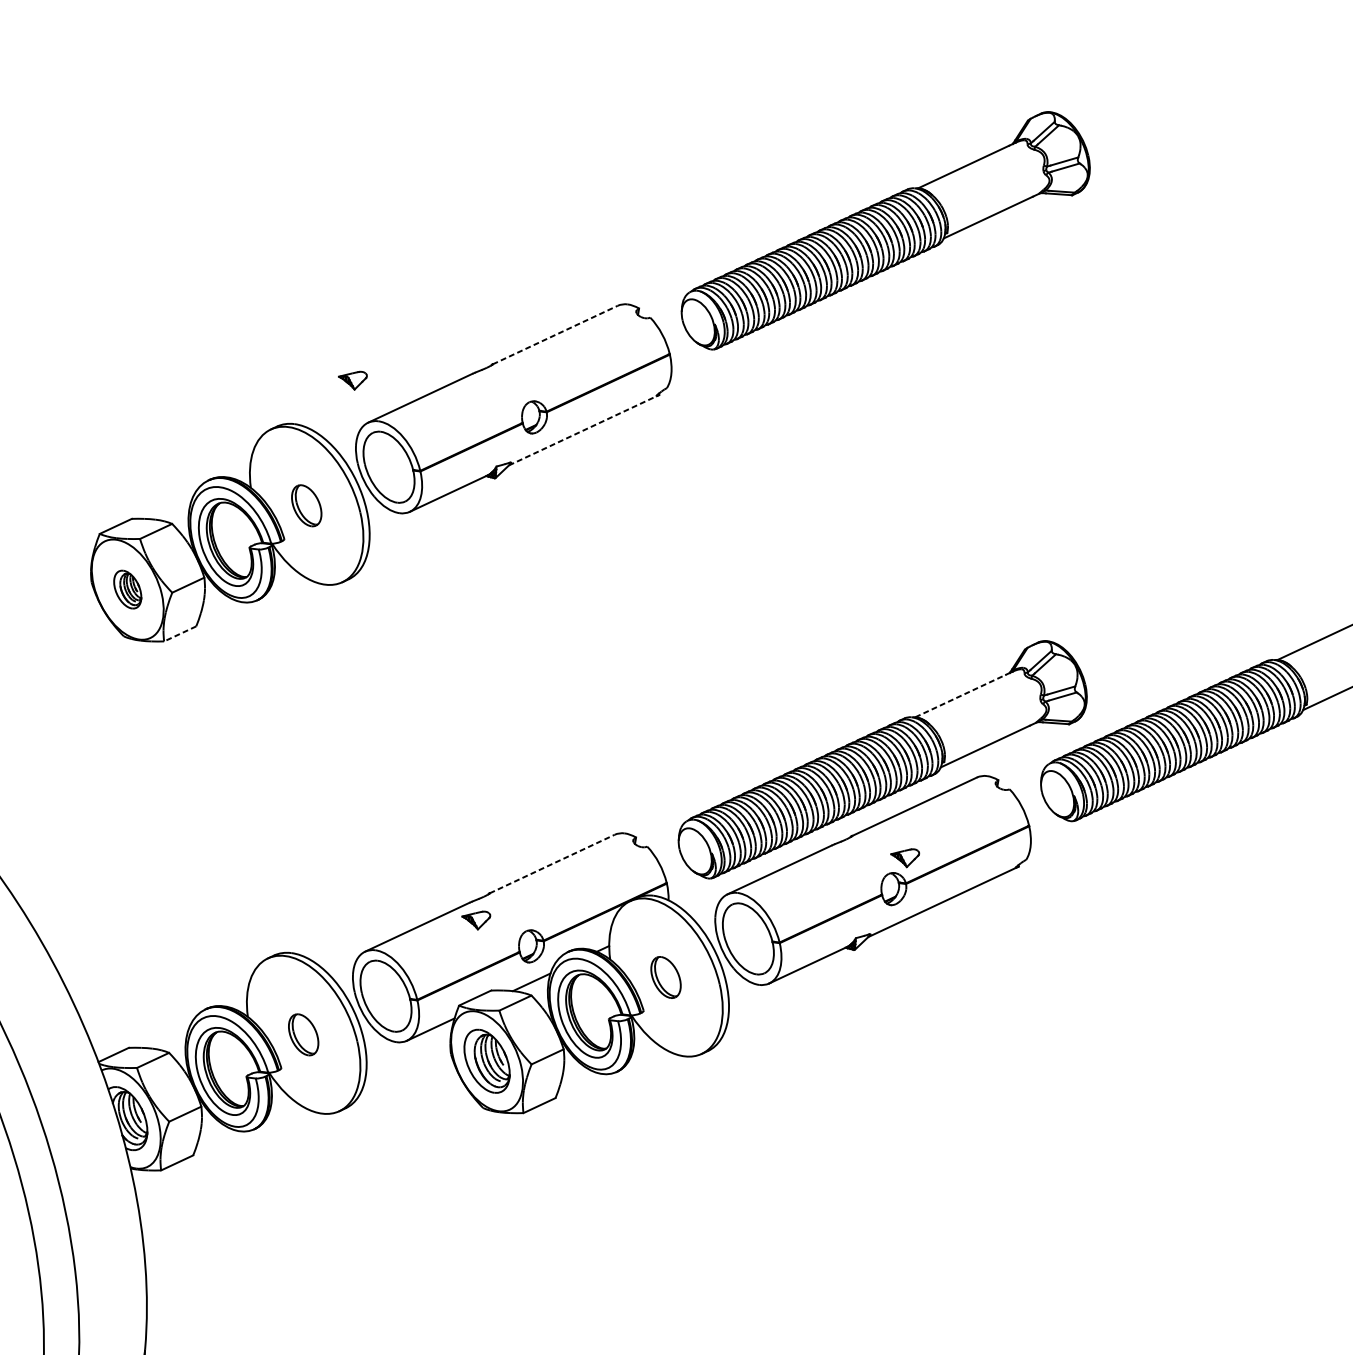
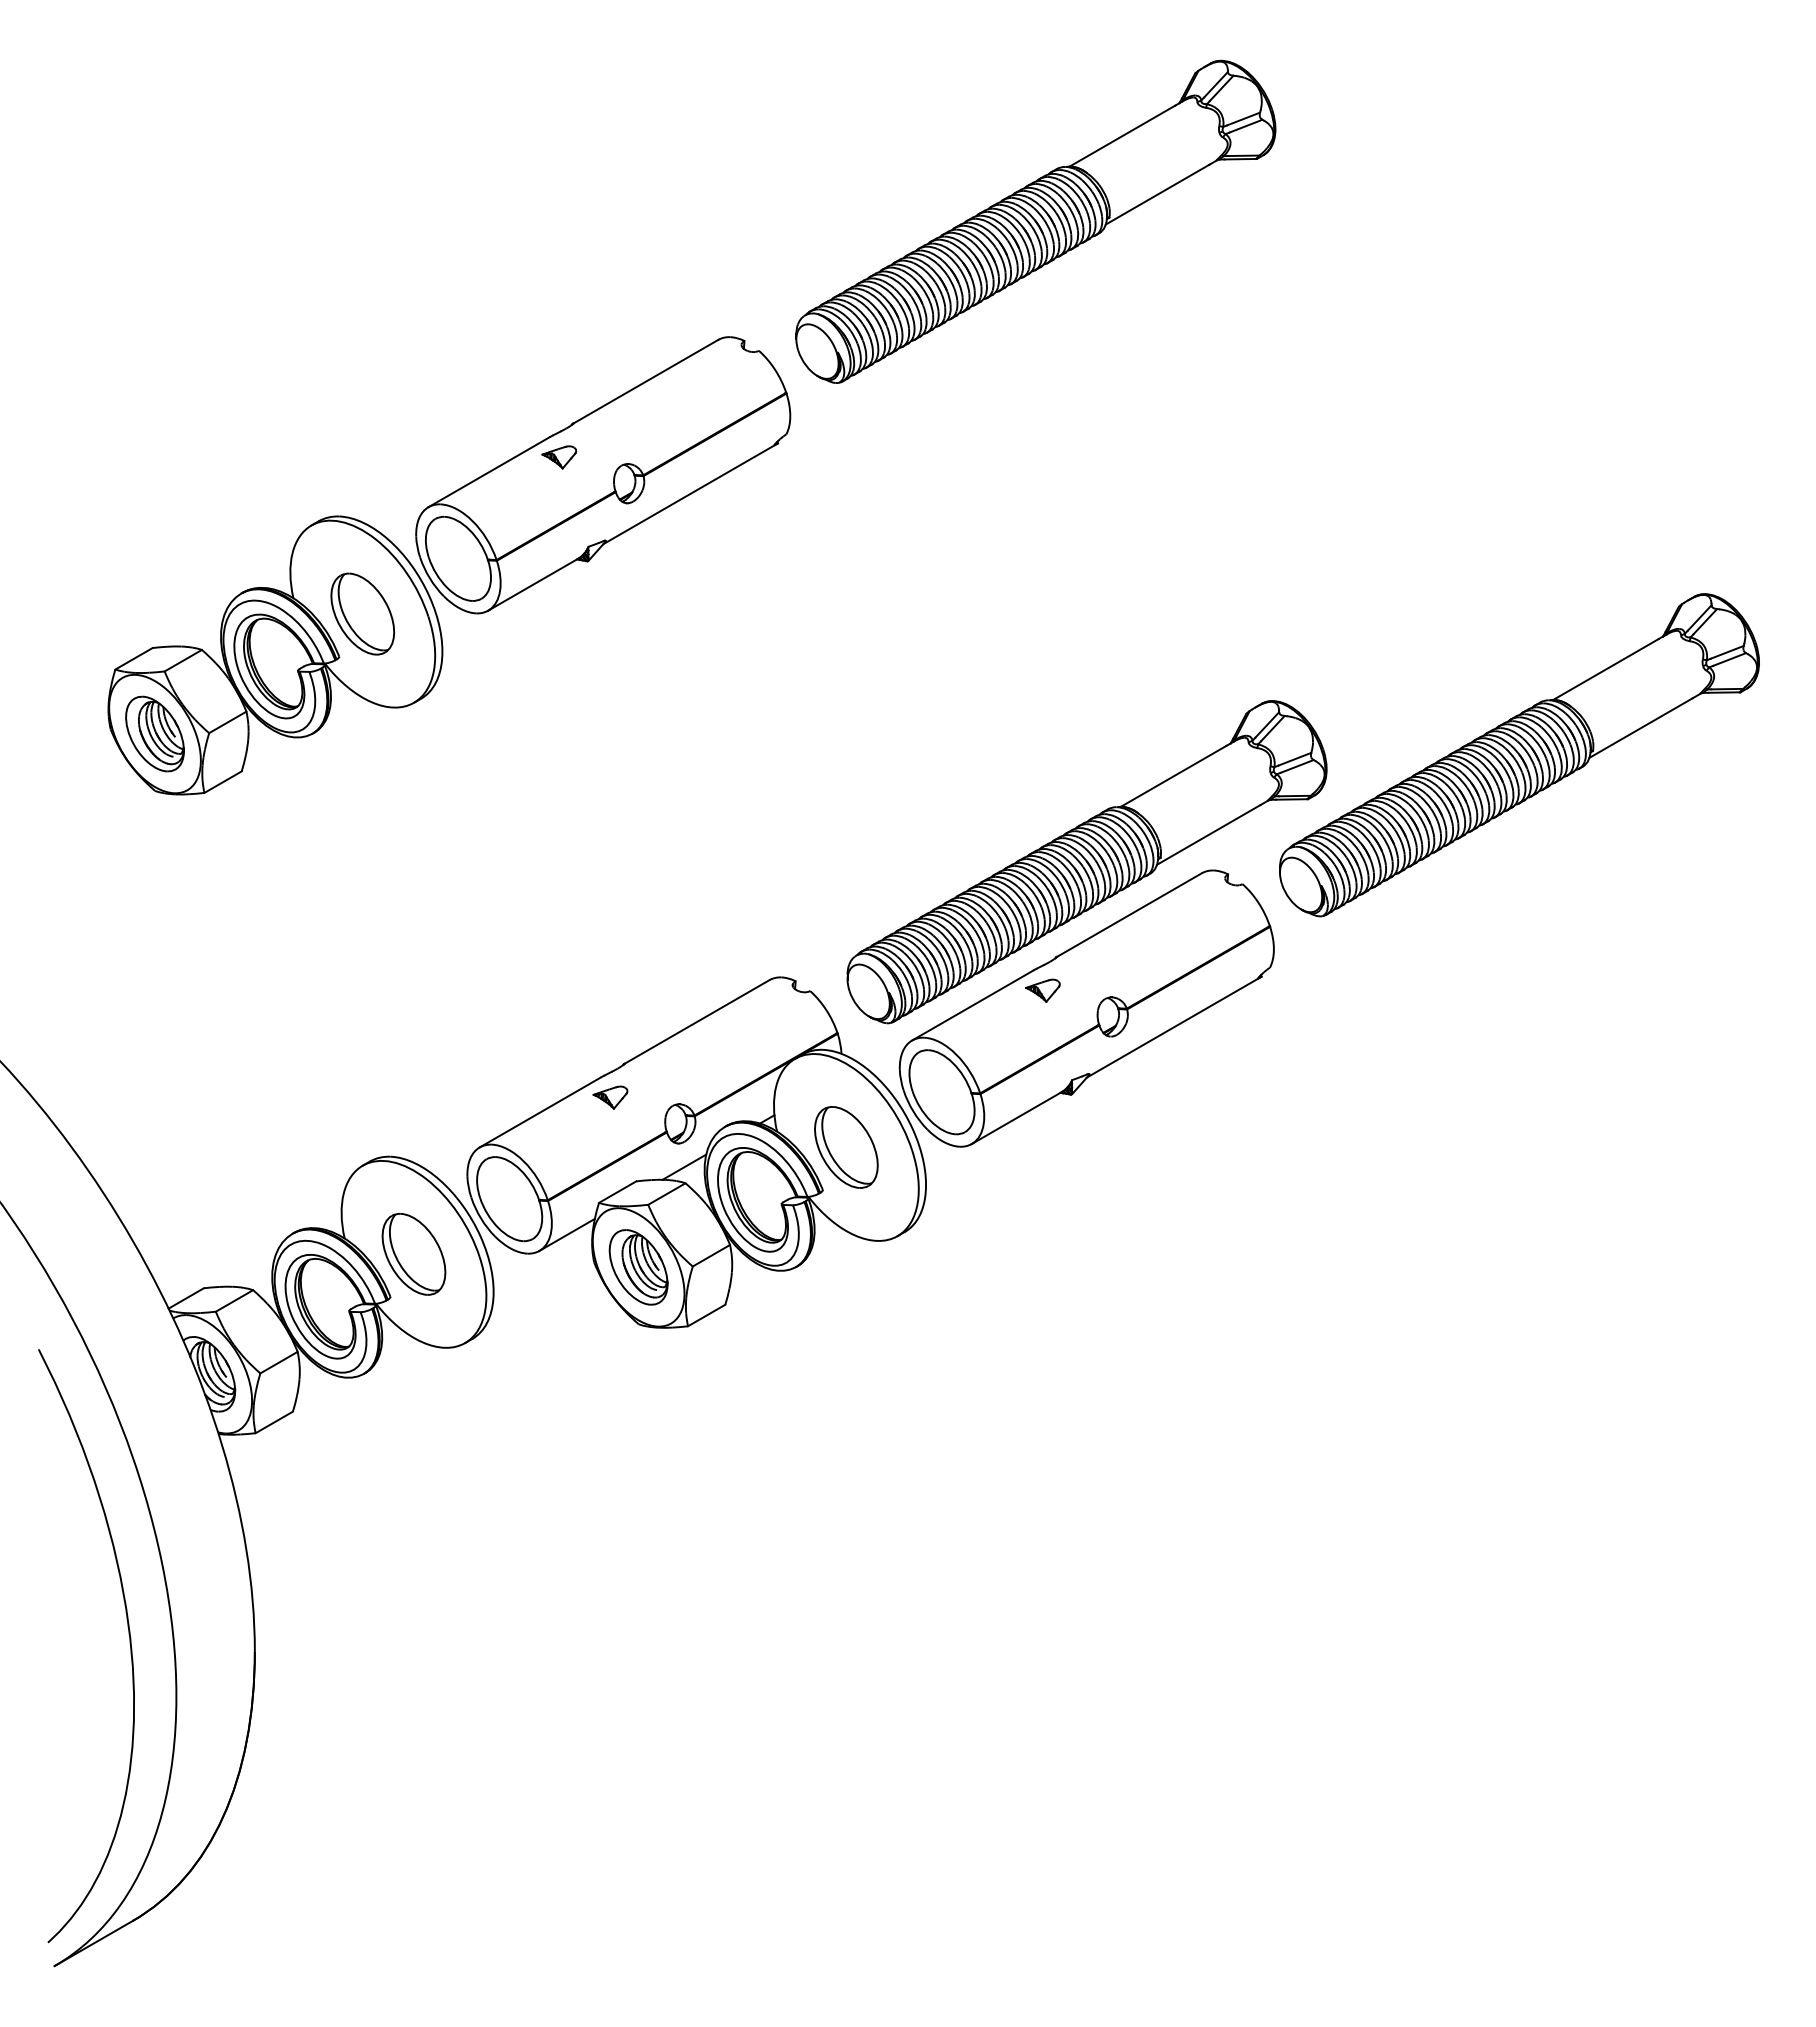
line: (555, 334) -> (645, 381), dashed -> solid
part: (352, 380) -> (559, 457), moved
line: (584, 429) -> (690, 493), dashed -> solid
part: (306, 505) -> (362, 613), size x1.67
part: (127, 589) -> (154, 733), size x1.67
line: (180, 634) -> (223, 782), dashed -> solid
line: (960, 696) -> (1173, 776), dashed -> solid
part: (904, 857) -> (1042, 990), moved
line: (551, 864) -> (696, 1022), dashed -> solid
part: (666, 977) -> (846, 1147), size x1.67
part: (303, 1034) -> (413, 1254), size x1.67

